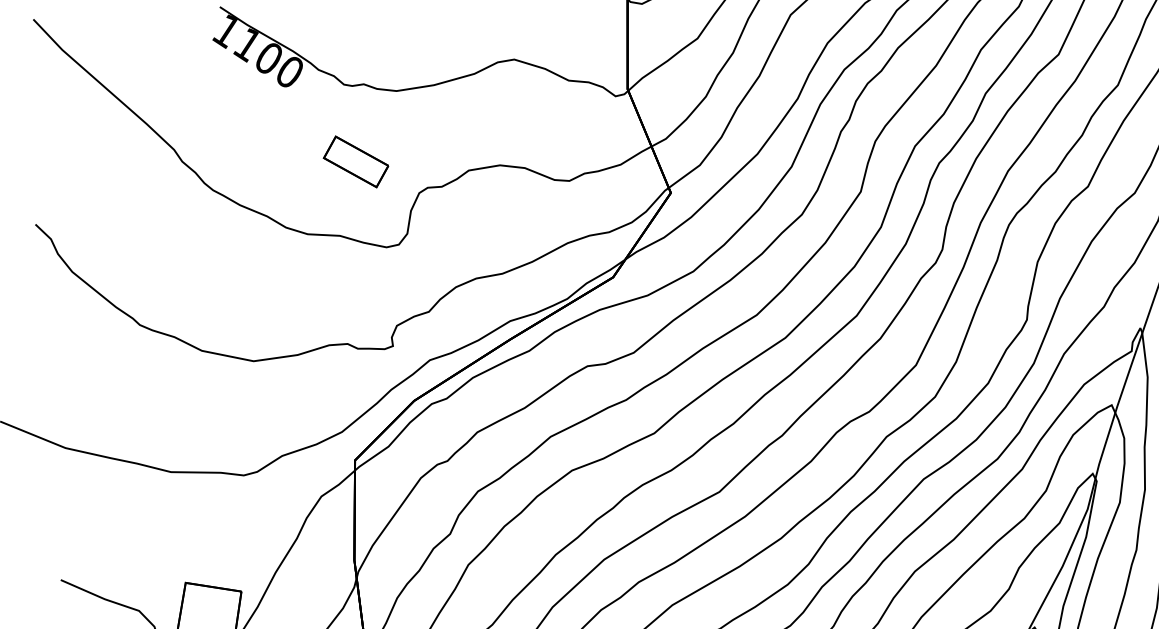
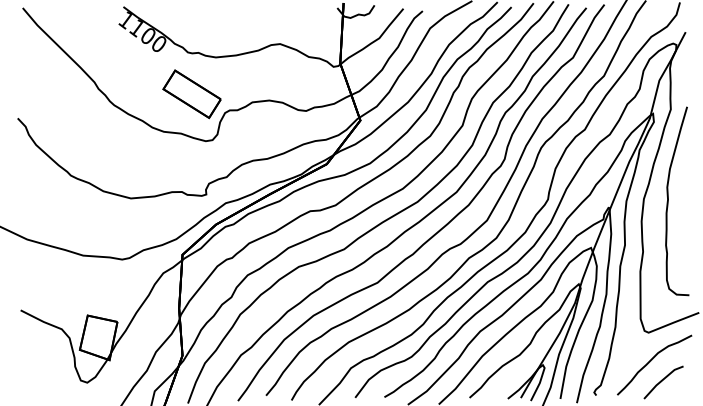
part: (355, 162) -> (191, 94), size x1.67

